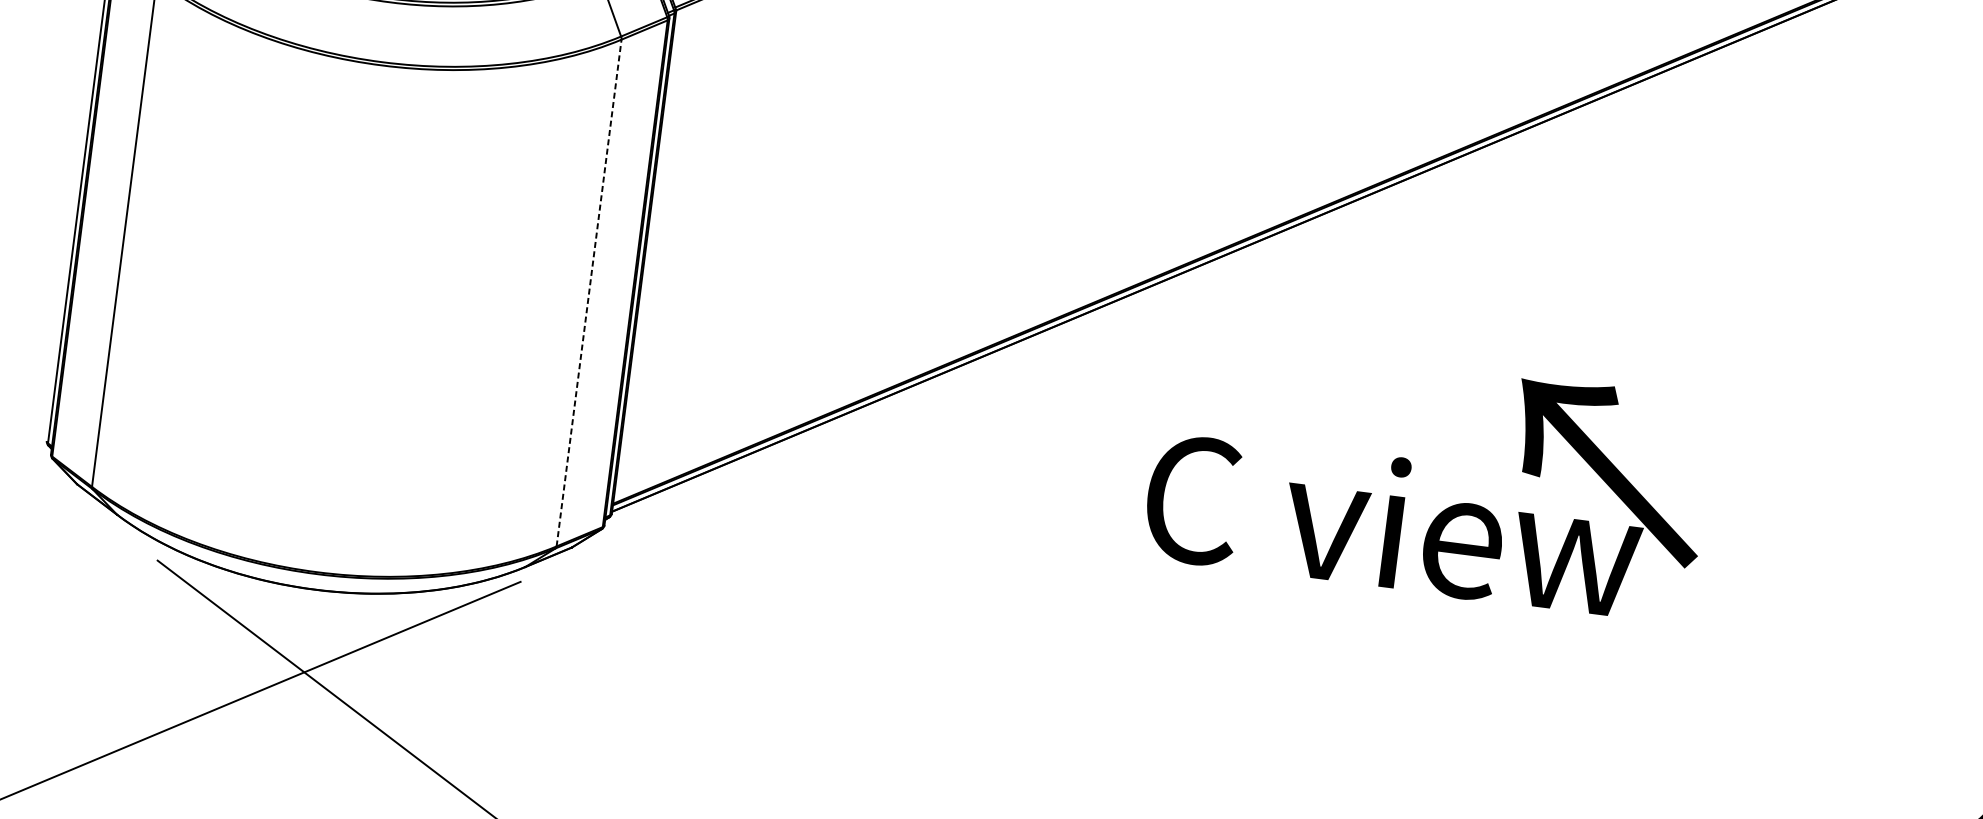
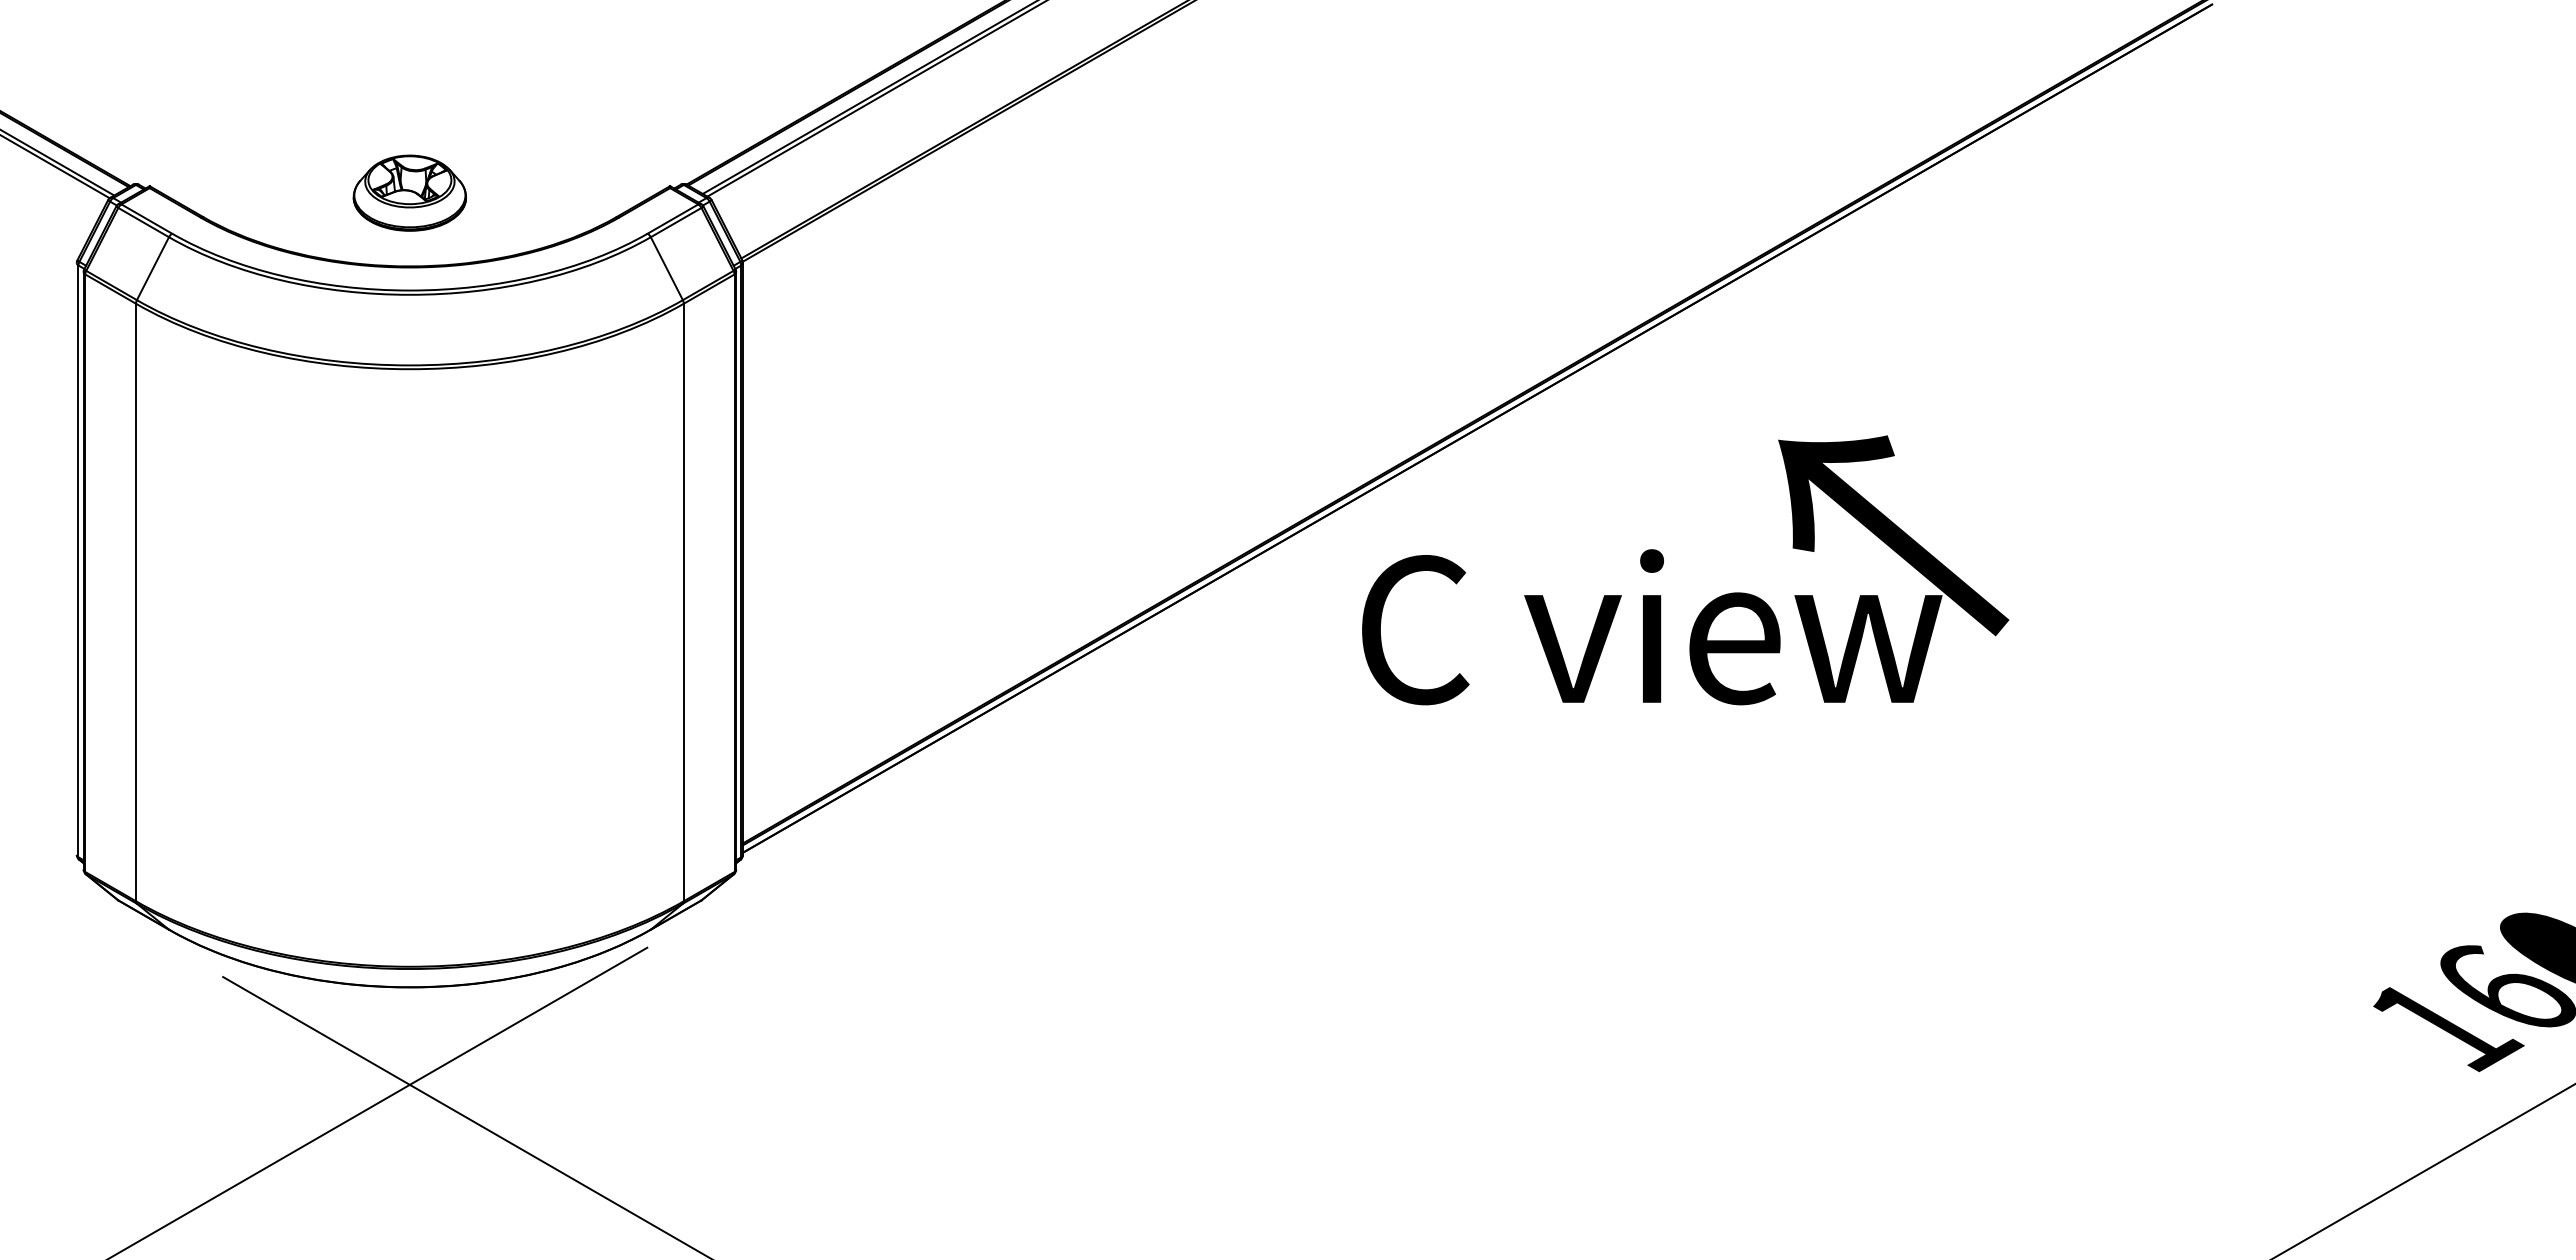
line: (588, 293) -> (683, 602), dashed -> solid
text: (1428, 479) -> (1685, 570), moved

